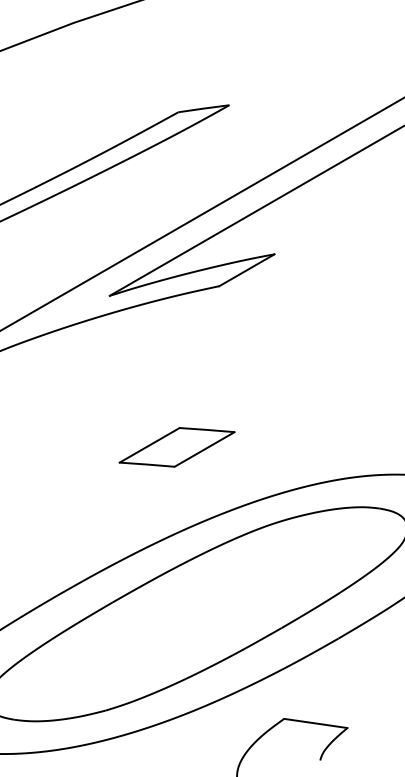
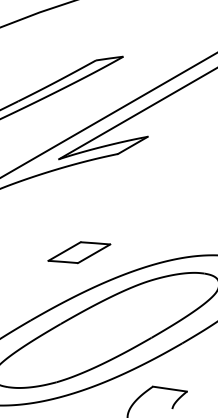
part: (177, 447) -> (79, 252), moved

